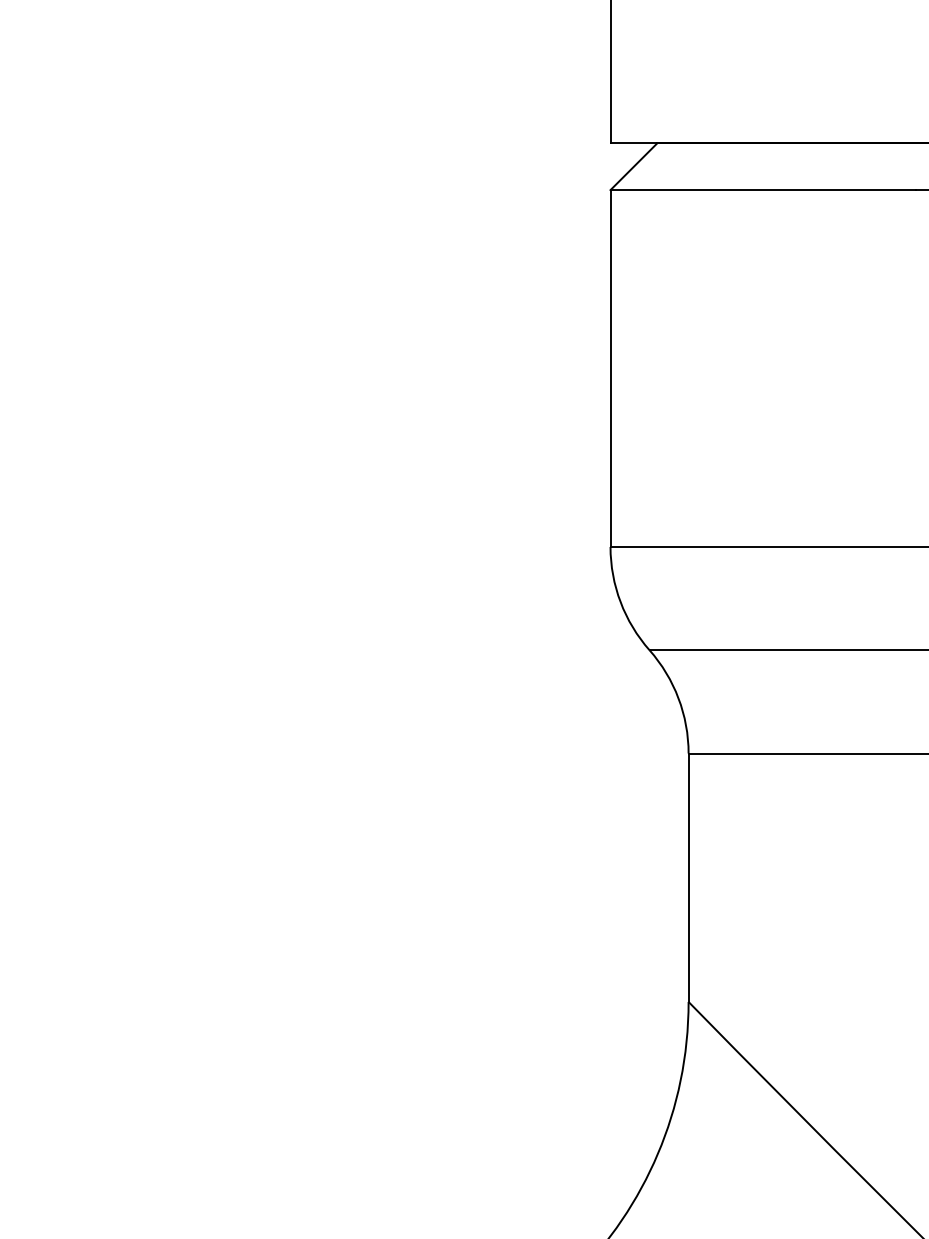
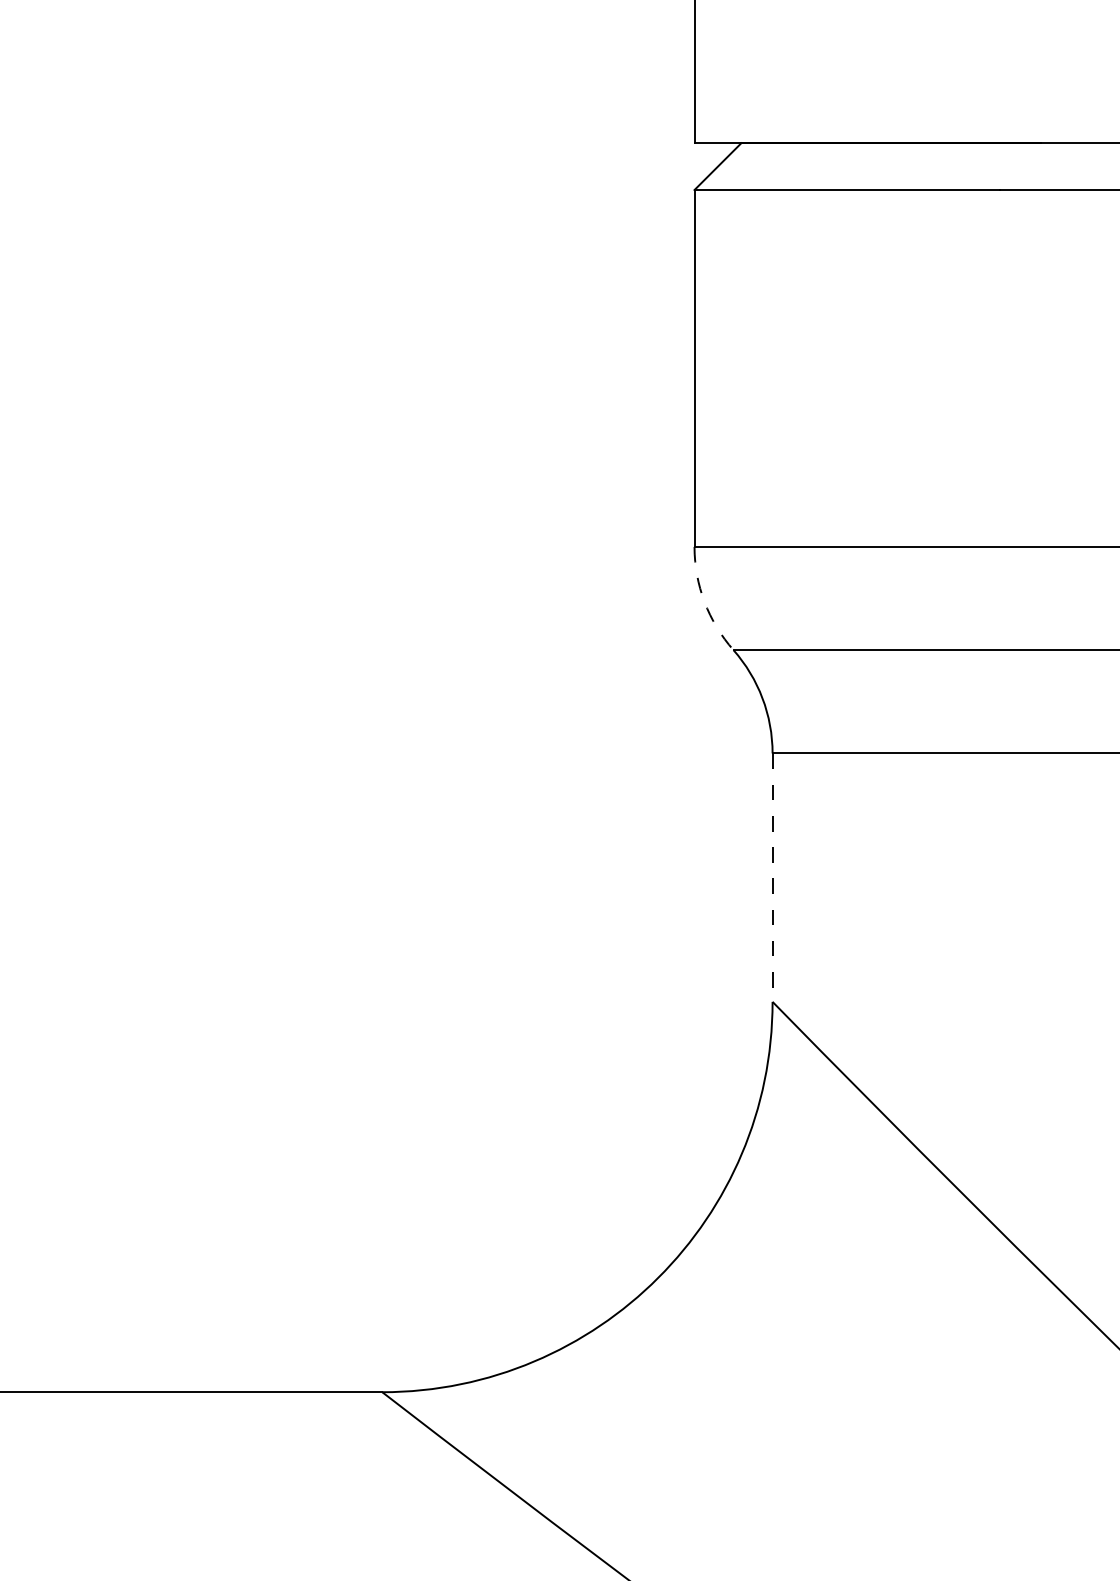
arc: (620, 602) -> (704, 602), solid -> dashed
line: (688, 878) -> (772, 878), solid -> dashed

